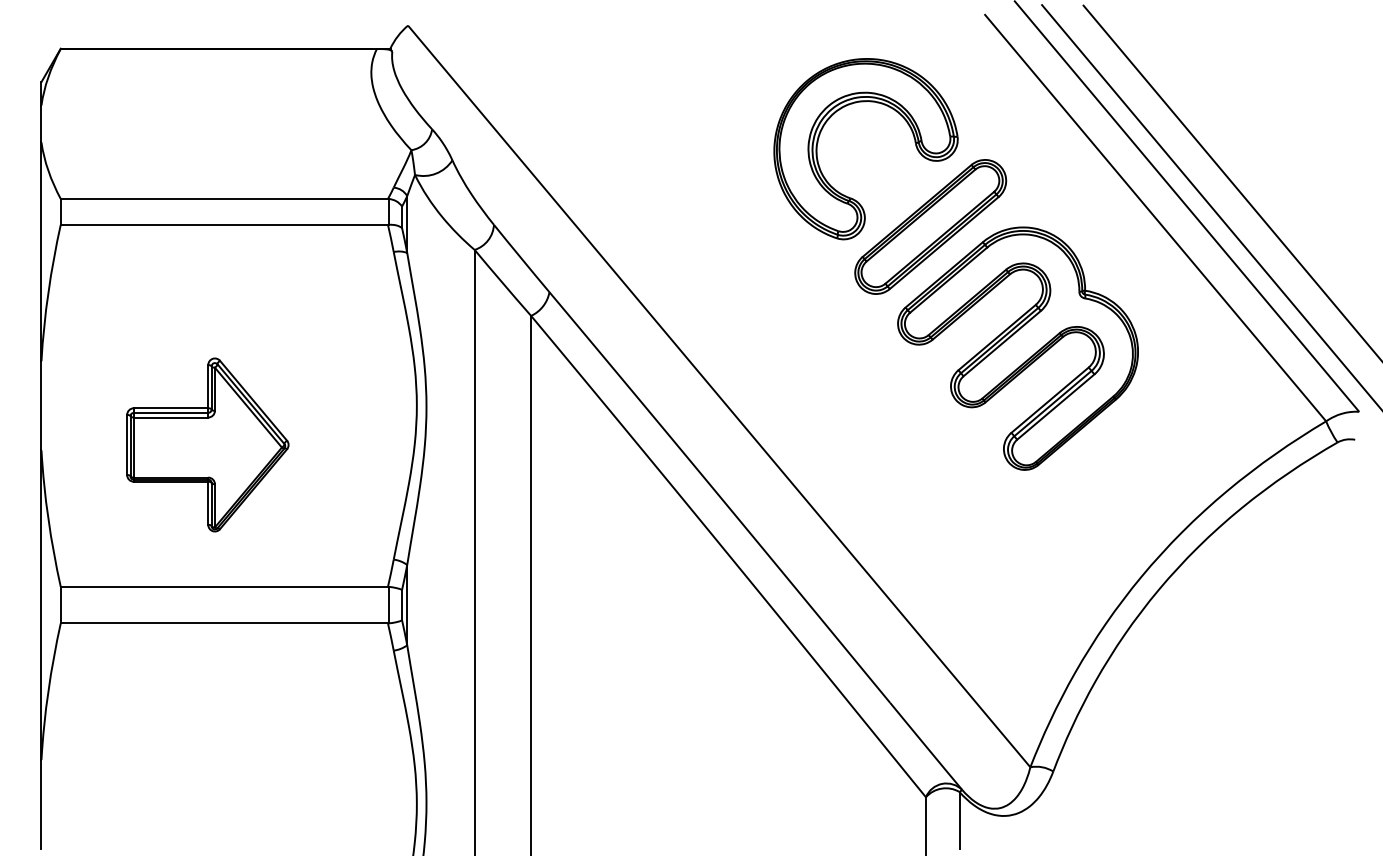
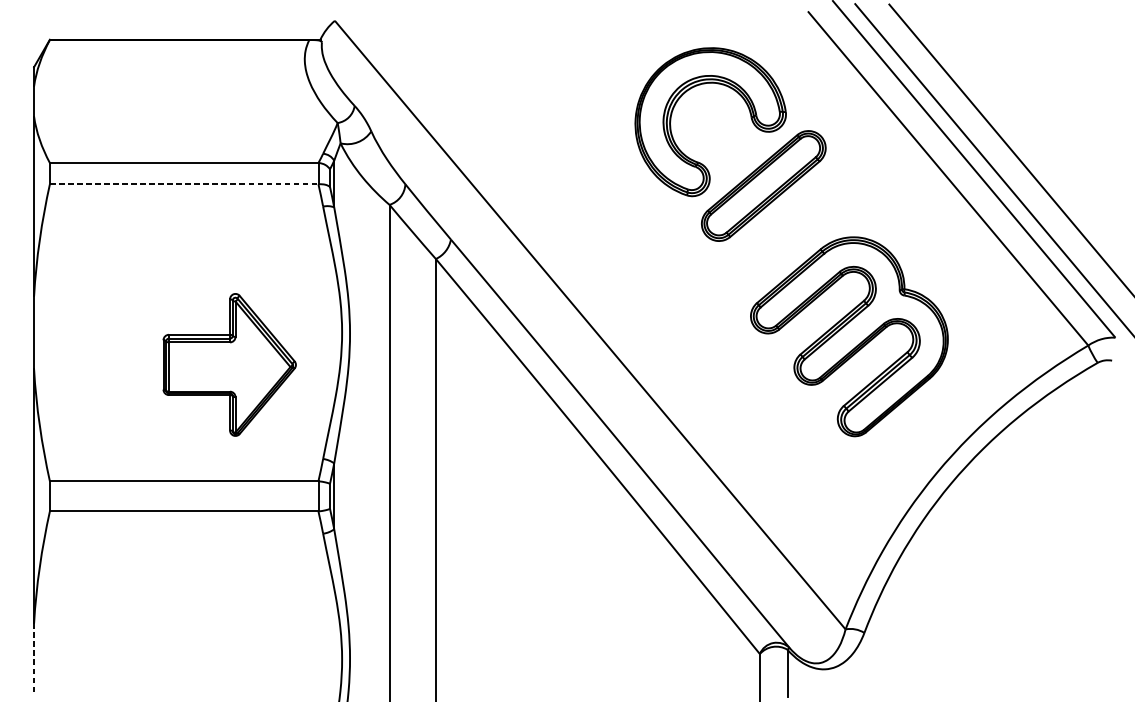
line: (224, 224) -> (184, 184), solid -> dashed
part: (1017, 348) -> (848, 336), moved
part: (207, 444) -> (229, 364), moved
line: (41, 804) -> (34, 659), solid -> dashed

